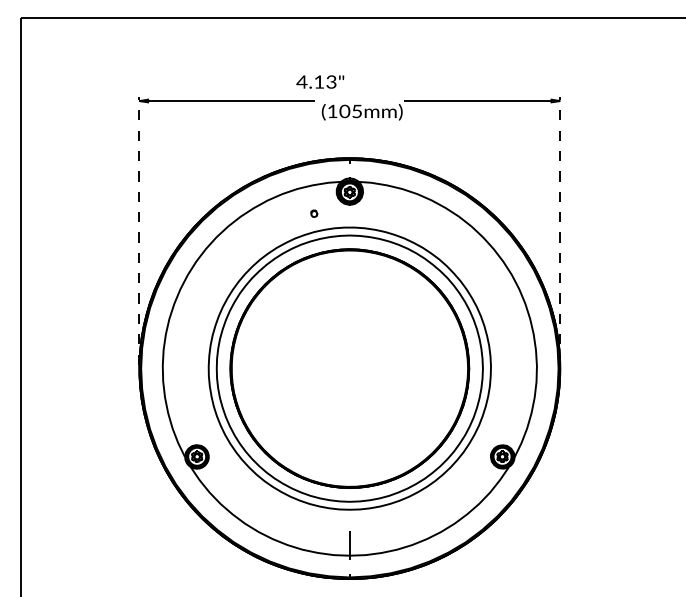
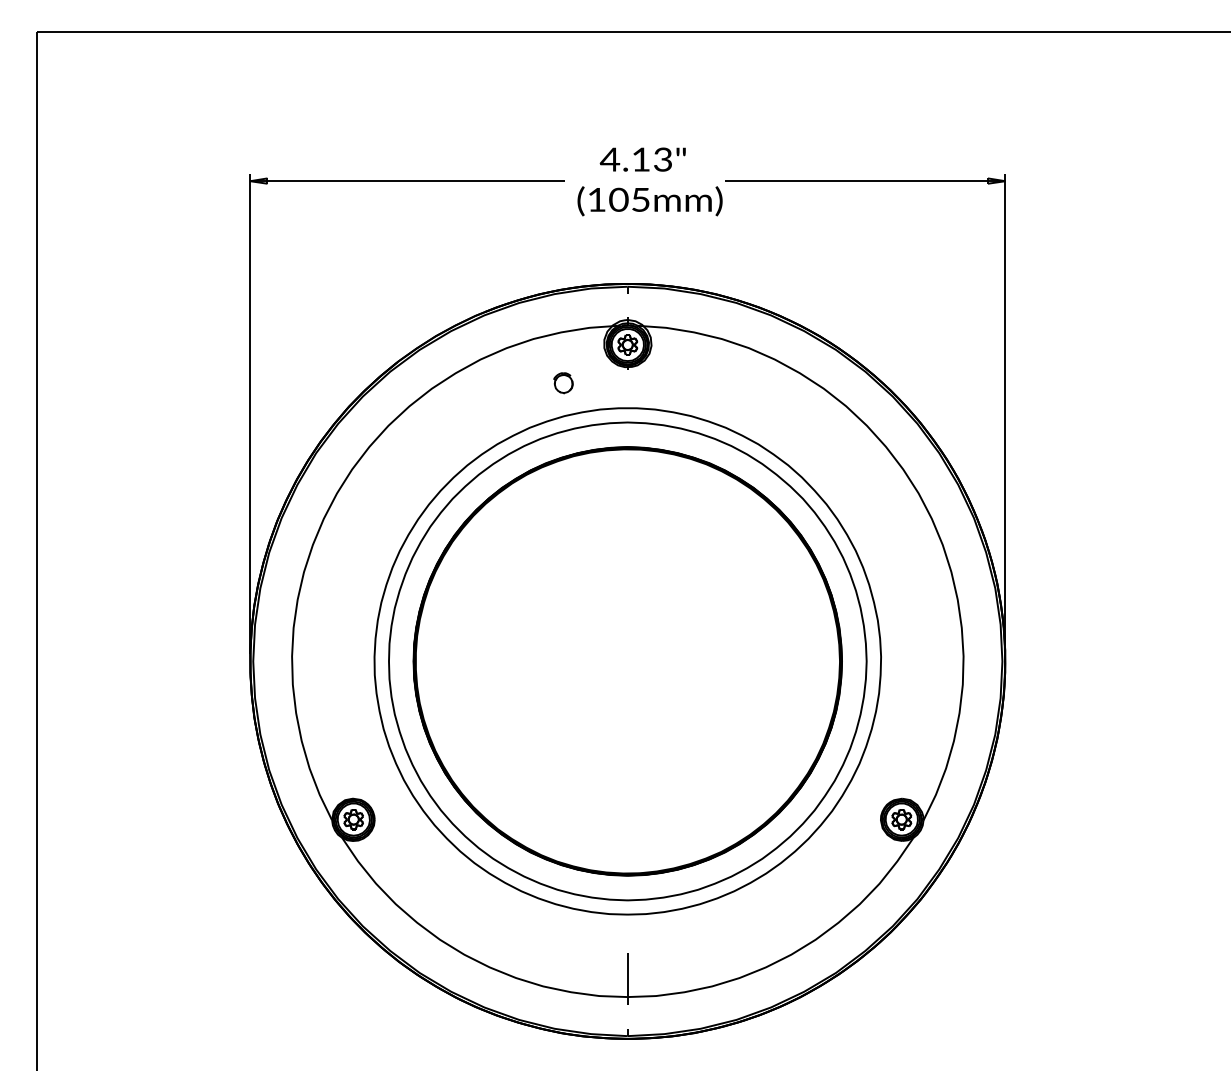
text: (320, 81) -> (643, 158), moved
part: (314, 213) -> (564, 382), size x1.67
line: (139, 230) -> (250, 413), dashed -> solid
line: (560, 230) -> (1005, 413), dashed -> solid

